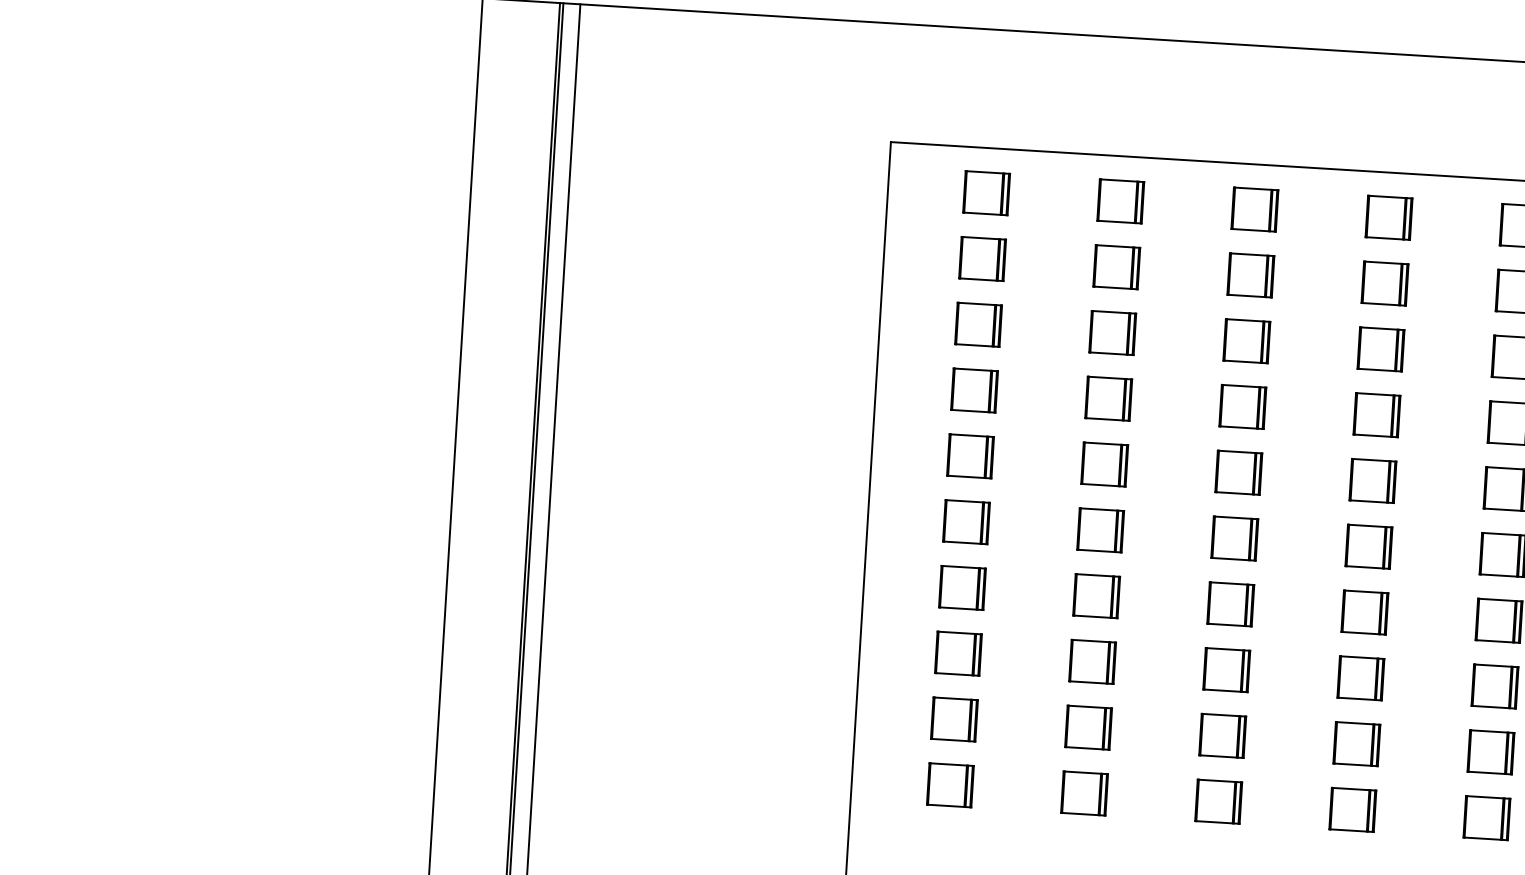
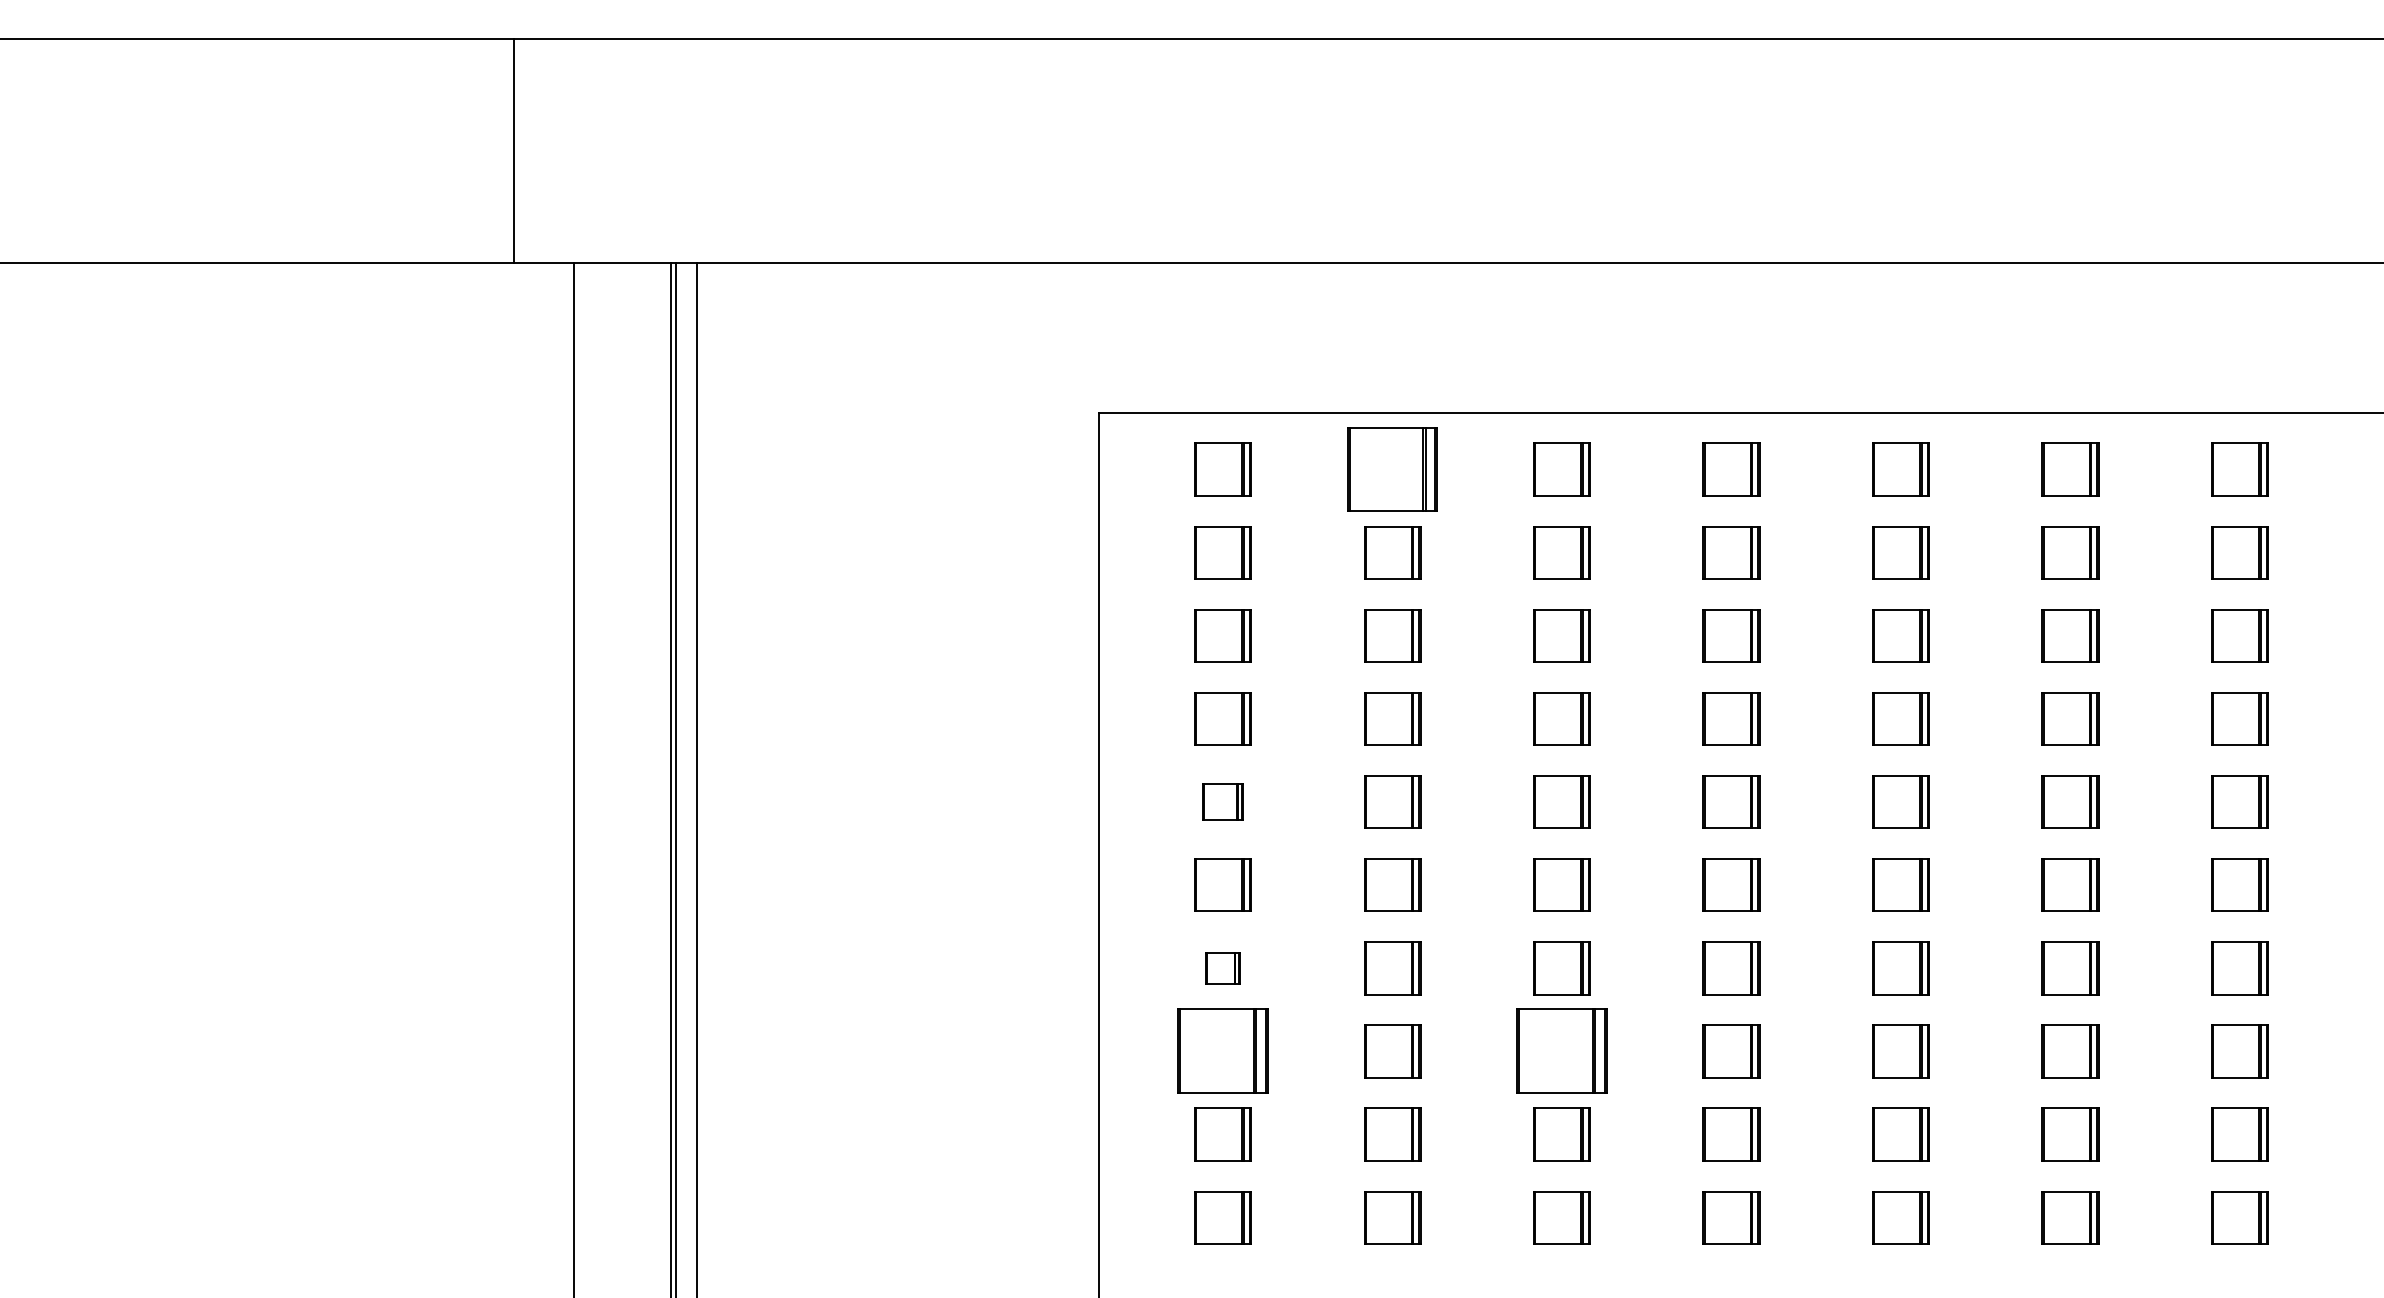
part: (1120, 201) -> (1392, 469), size x1.6
part: (970, 455) -> (1222, 801), size x0.7
part: (962, 588) -> (1222, 968), size x0.6
part: (958, 653) -> (1222, 1051), size x1.6
part: (1226, 670) -> (1561, 1051), size x1.6

